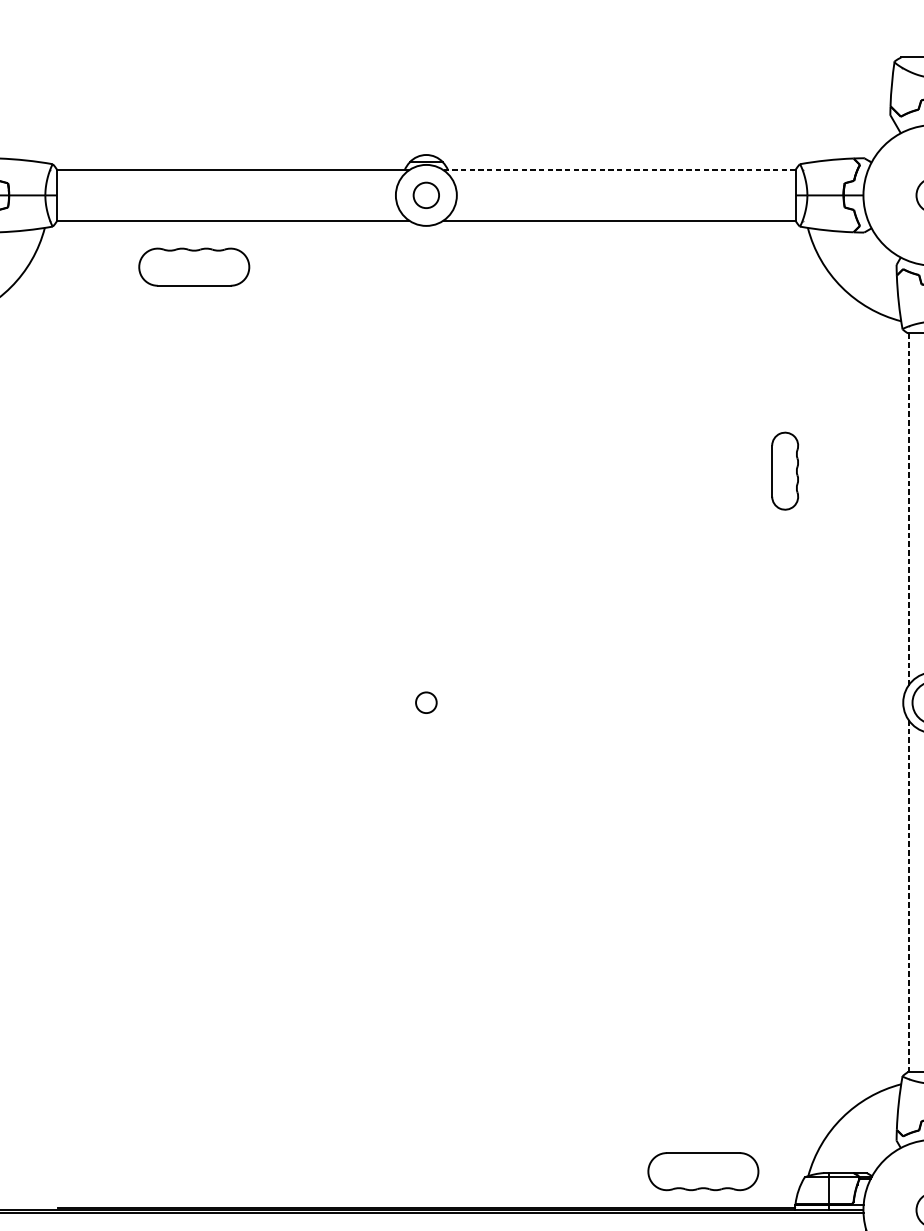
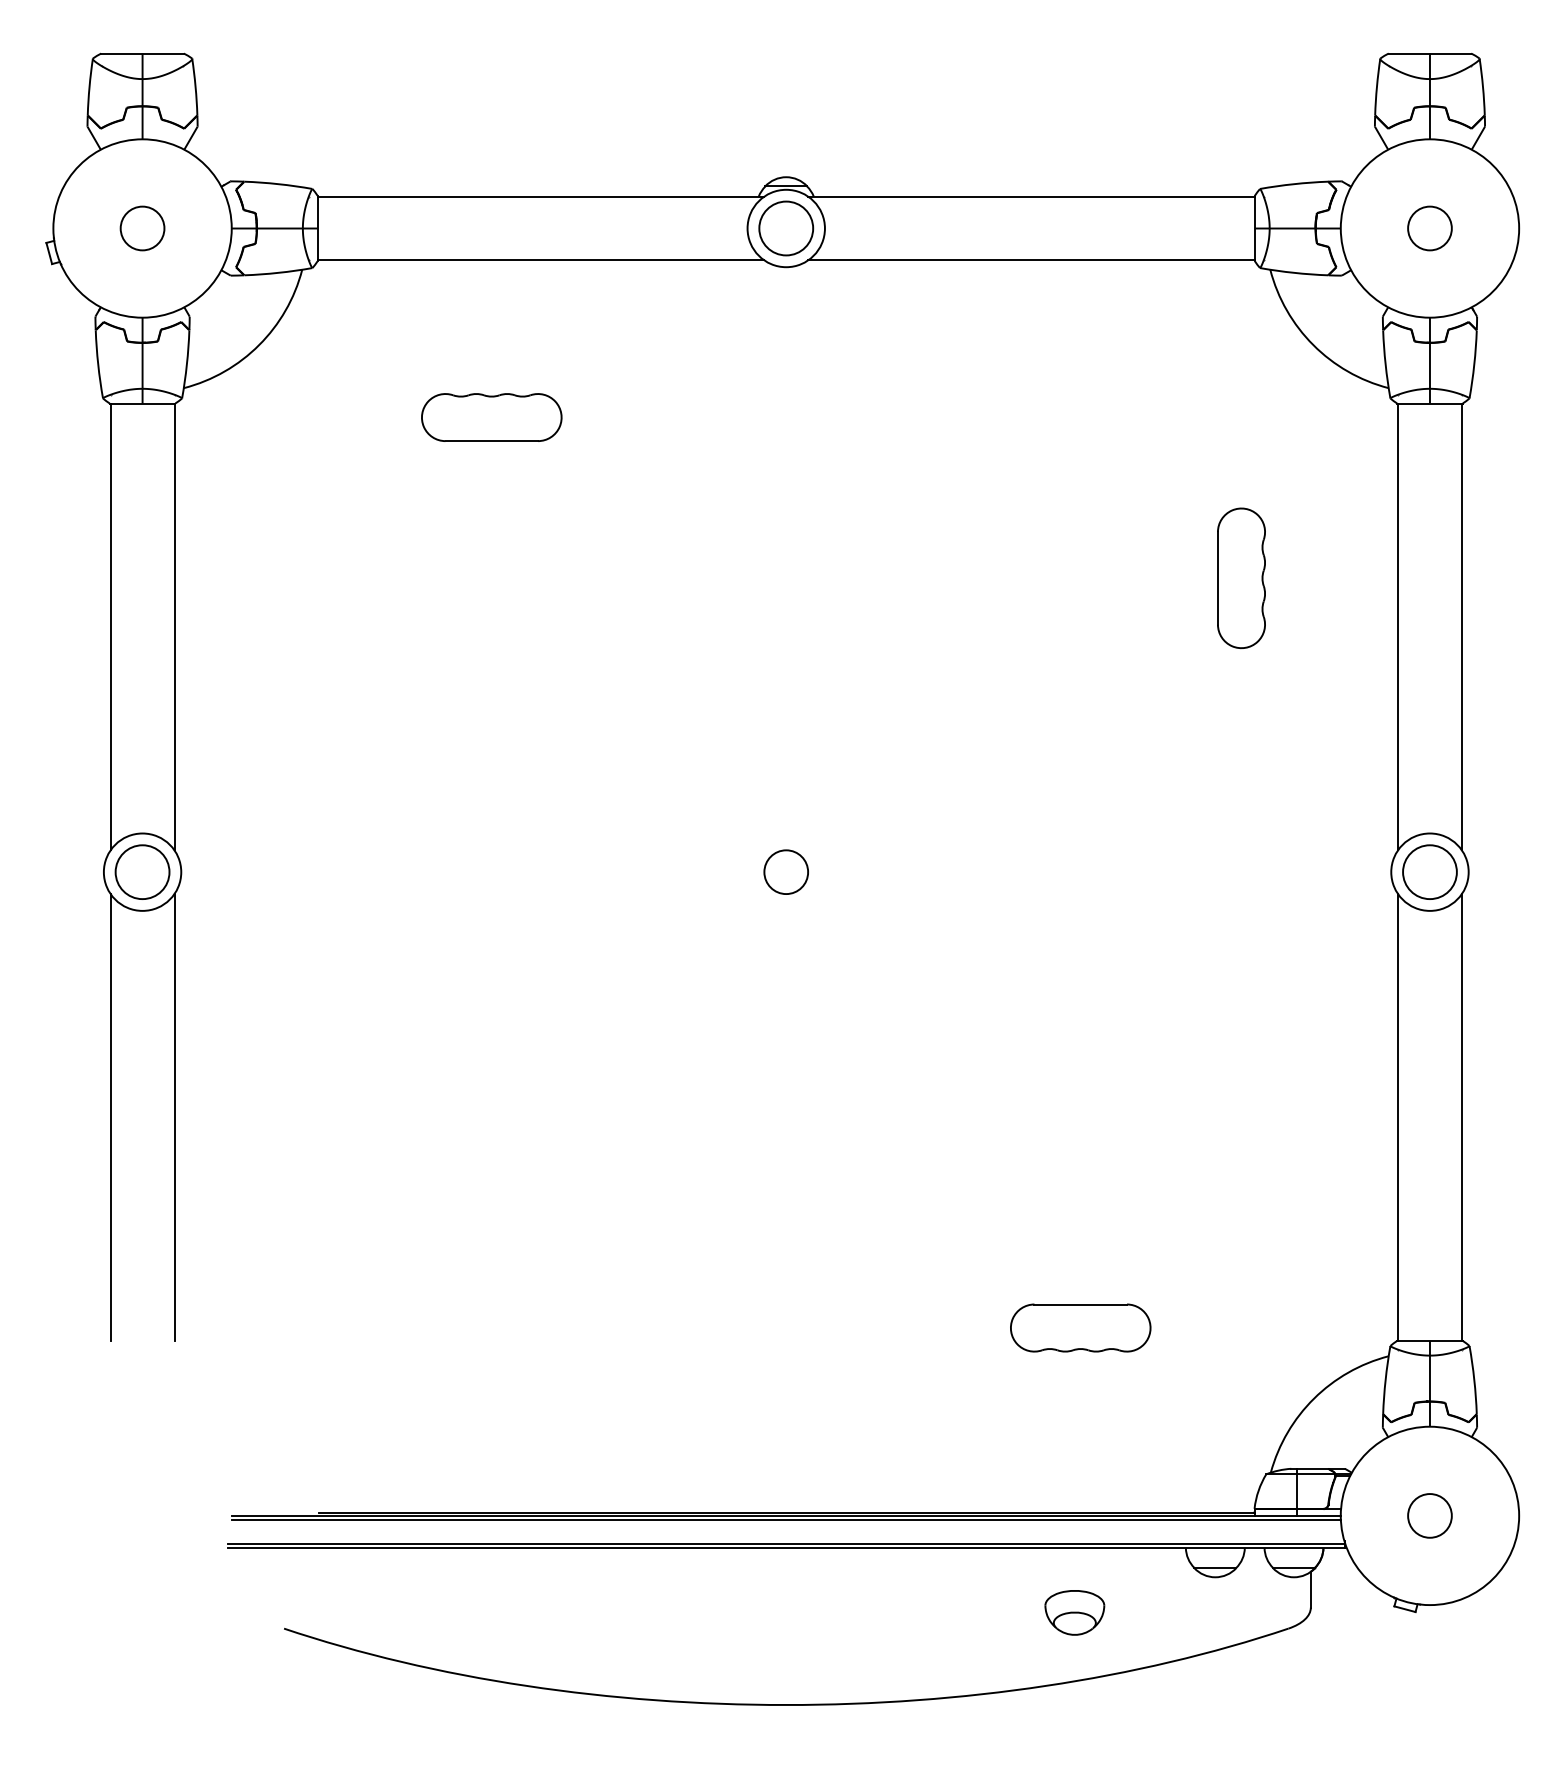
line: (619, 170) -> (1031, 196), dashed -> solid
circle: (426, 195) -> (786, 228), size x1.67
part: (194, 267) -> (491, 417), moved
part: (785, 471) -> (1241, 578), size x1.43
line: (908, 509) -> (1398, 627), dashed -> solid
circle: (426, 703) -> (786, 872), size x1.67
line: (908, 896) -> (1398, 1117), dashed -> solid
part: (703, 1171) -> (1080, 1327), moved

